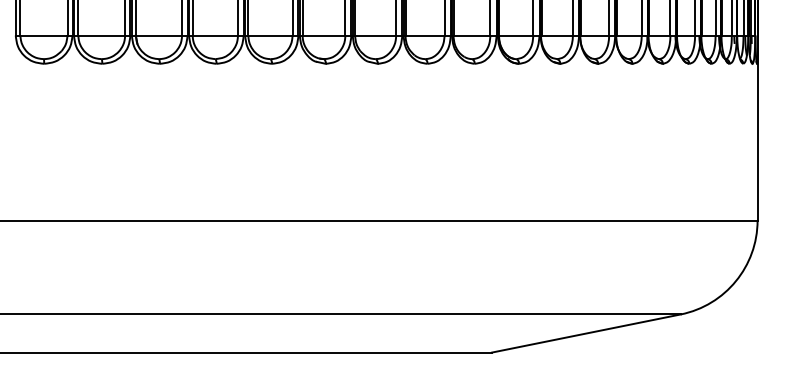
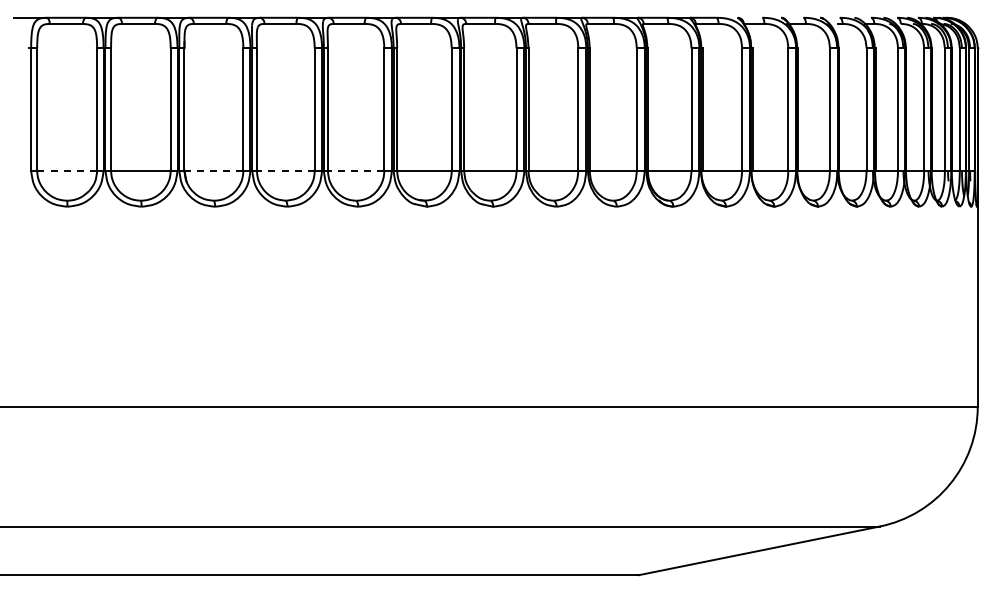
line: (44, 35) -> (67, 170), solid -> dashed
line: (158, 35) -> (213, 170), solid -> dashed
line: (215, 35) -> (285, 170), solid -> dashed
line: (269, 35) -> (355, 170), solid -> dashed

